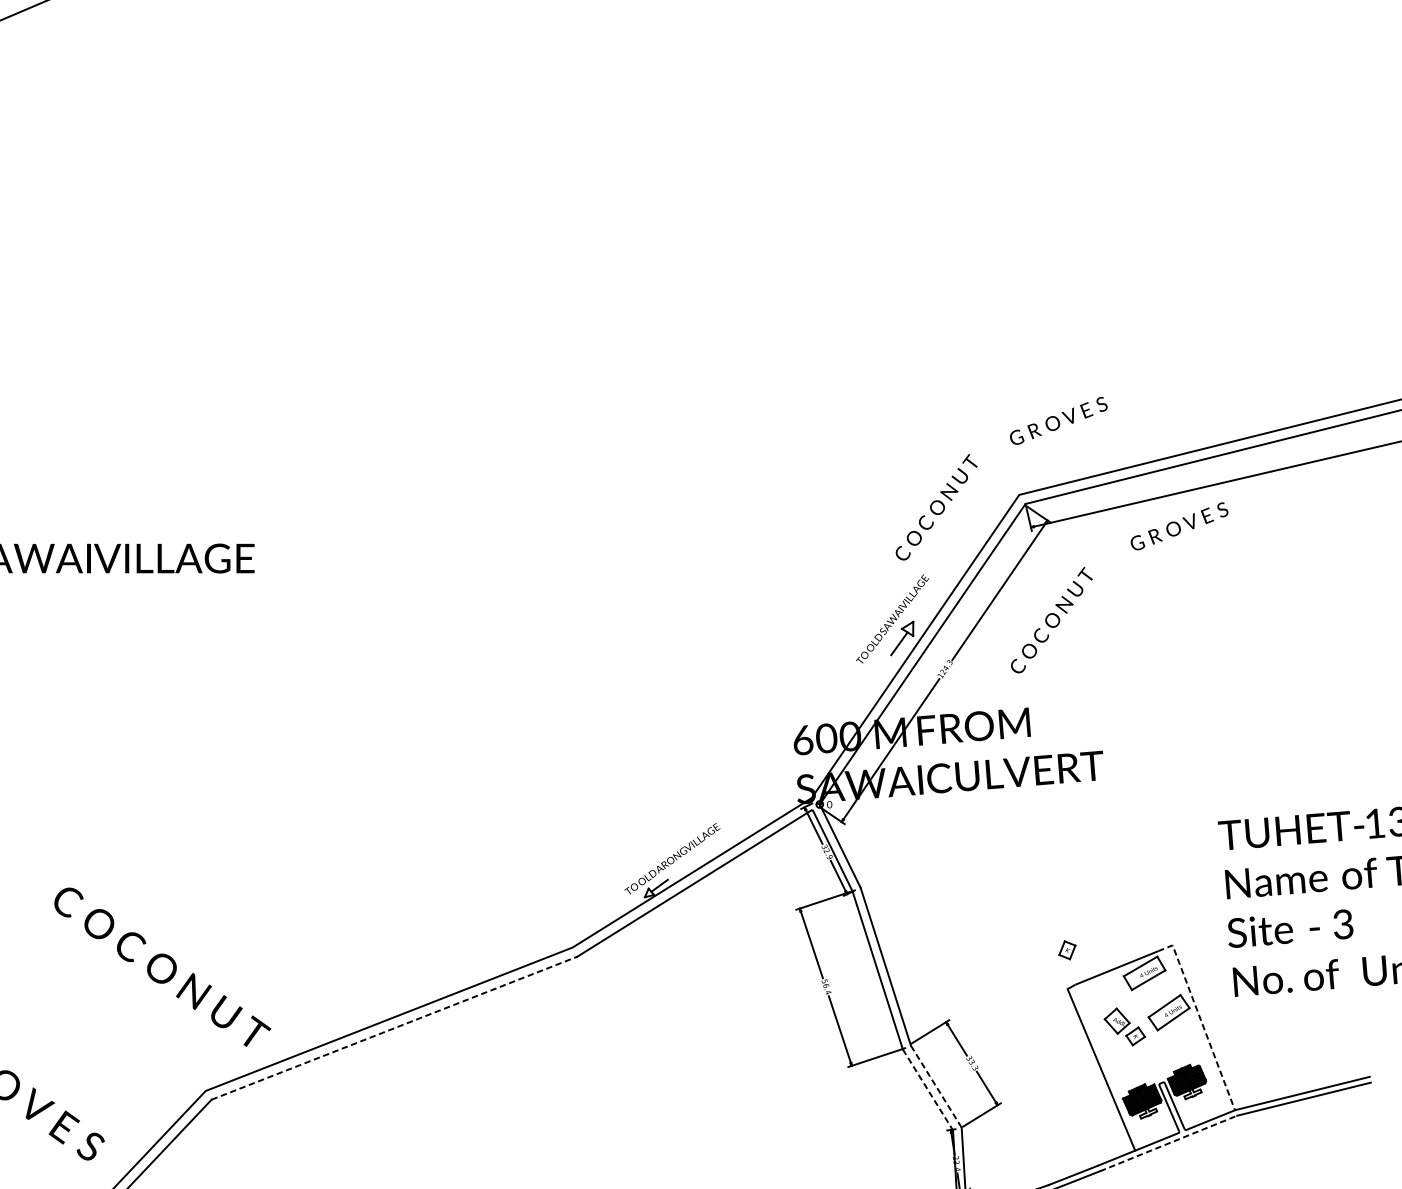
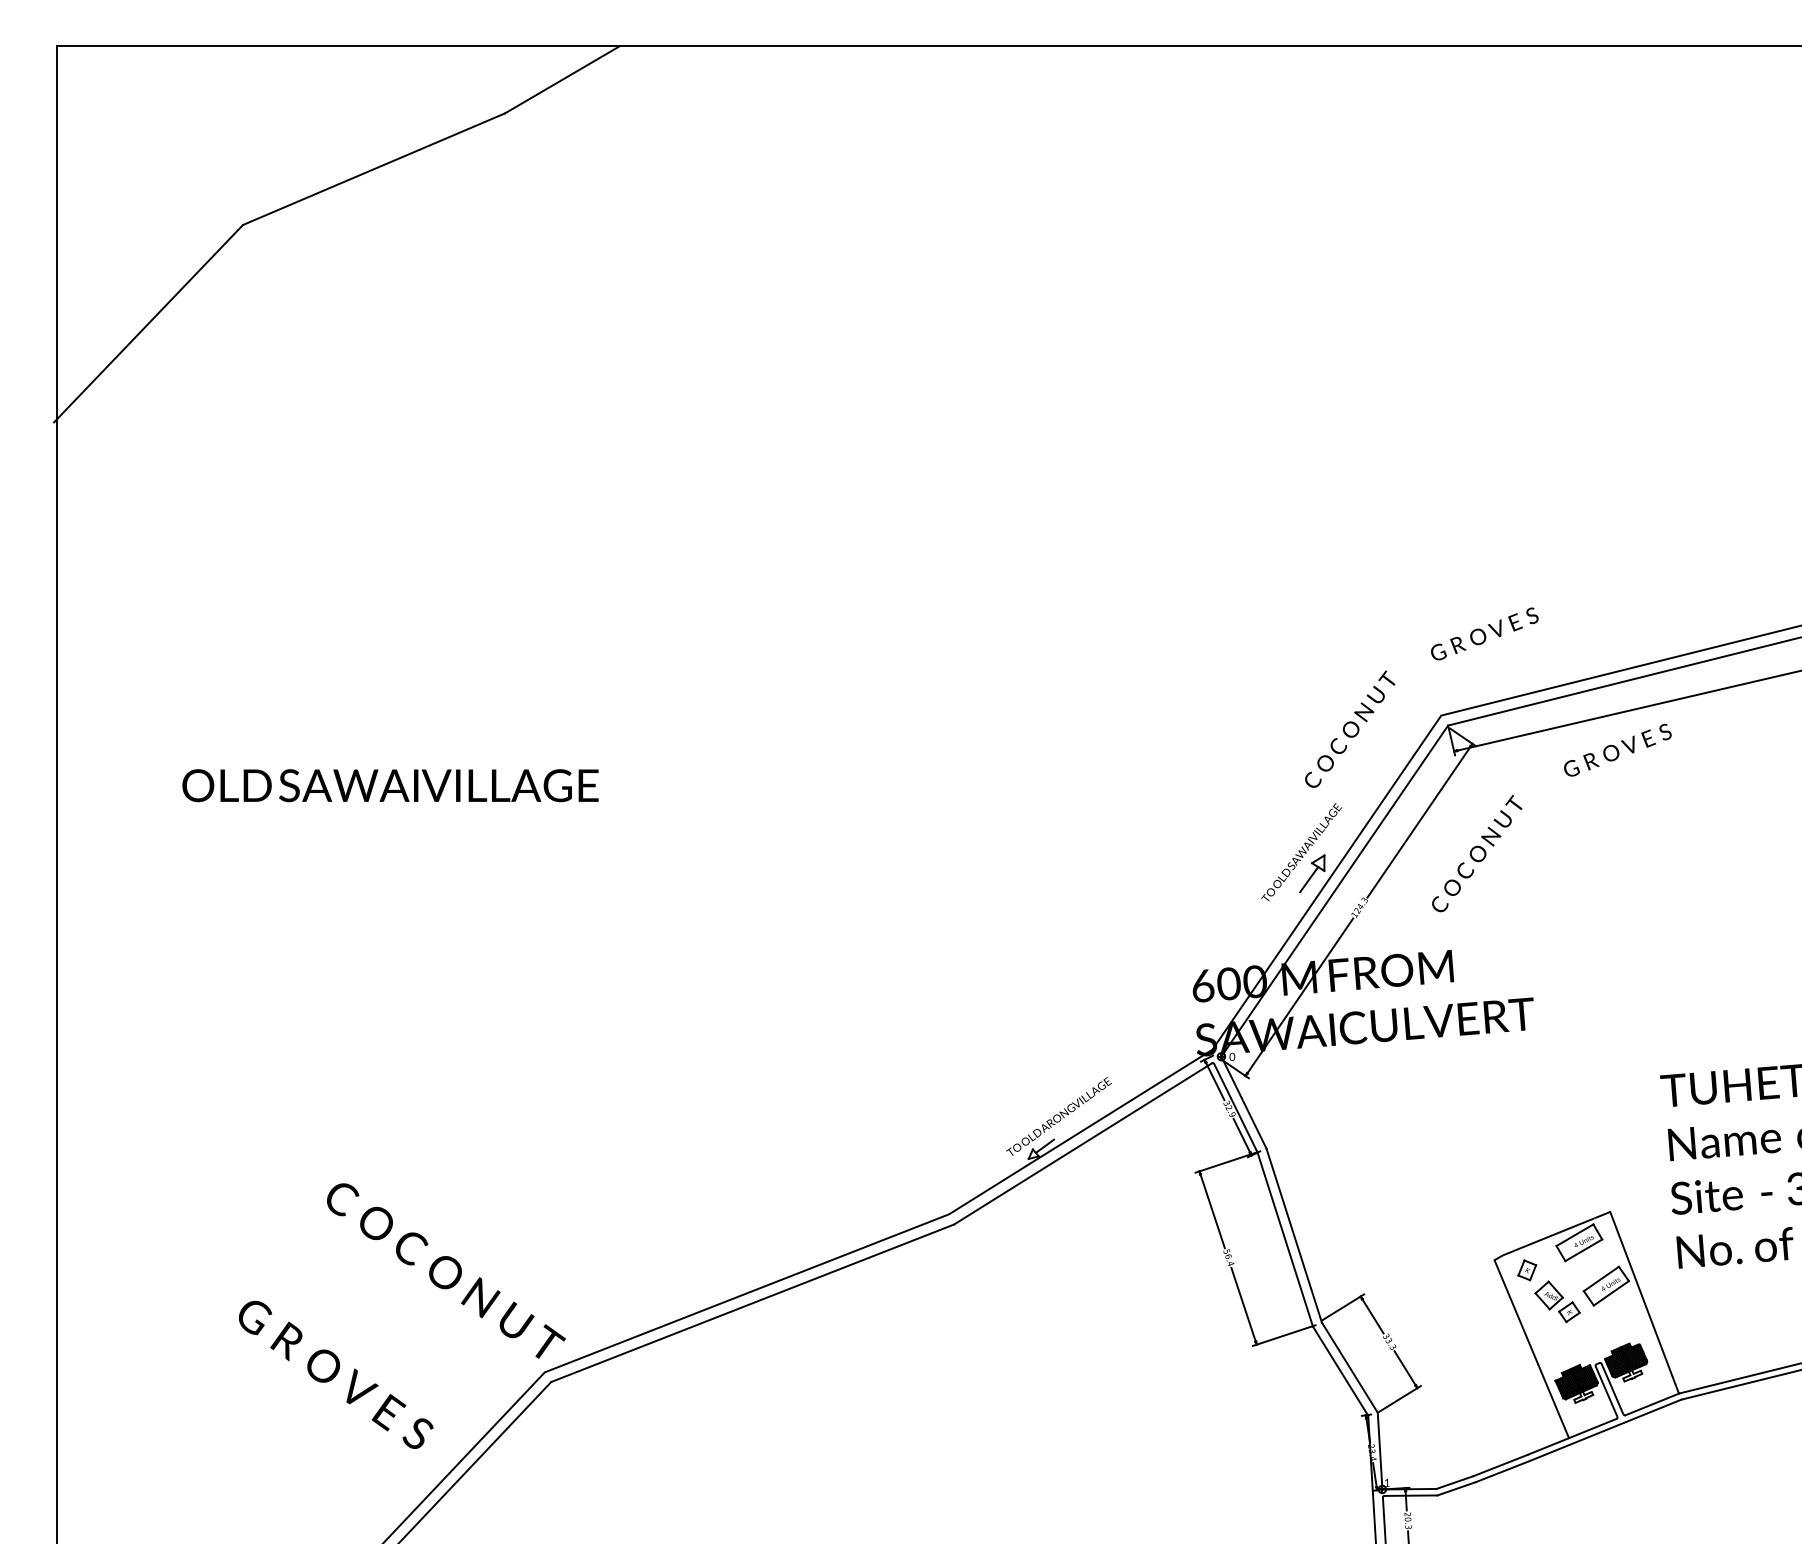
part: (1067, 950) -> (1527, 1270), moved
text: (162, 966) -> (446, 1270), moved
line: (1201, 1019) -> (1641, 1293), dashed -> solid
line: (395, 1028) -> (753, 1303), dashed -> solid
line: (936, 1087) -> (1350, 1368), dashed -> solid
line: (927, 1090) -> (1340, 1371), dashed -> solid
line: (1168, 1143) -> (1605, 1430), dashed -> solid

